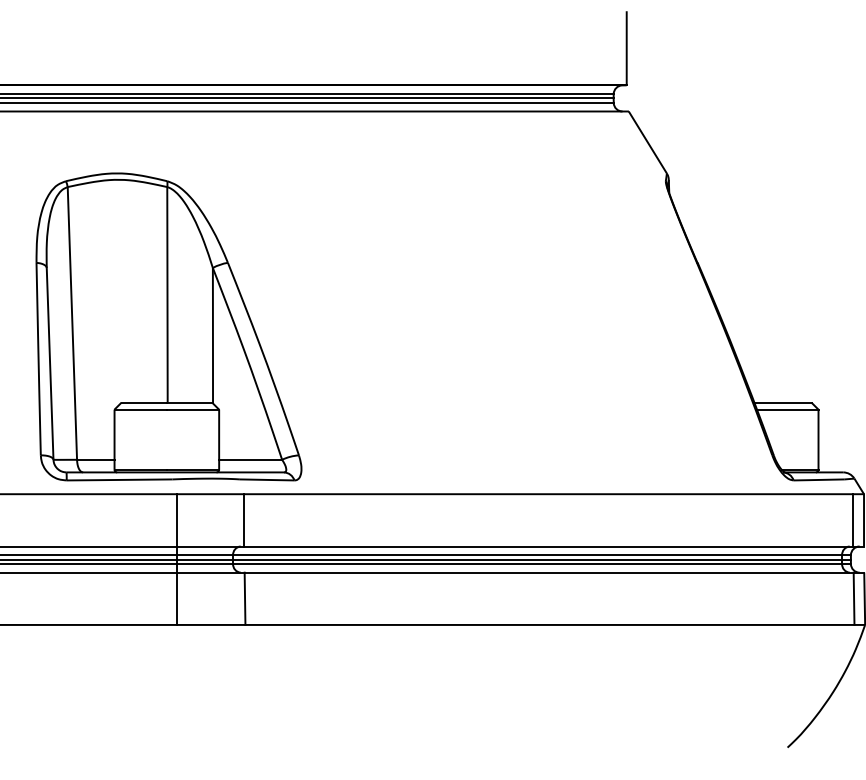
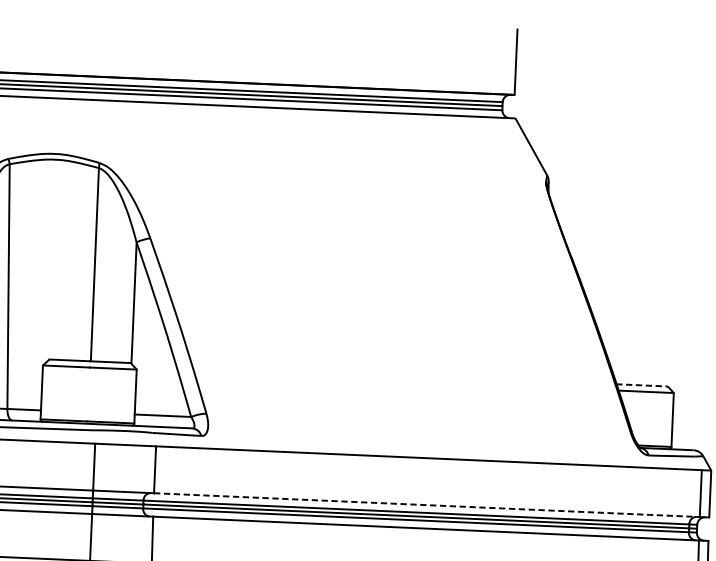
line: (782, 402) -> (641, 385), solid -> dashed
line: (549, 546) -> (427, 505), solid -> dashed

